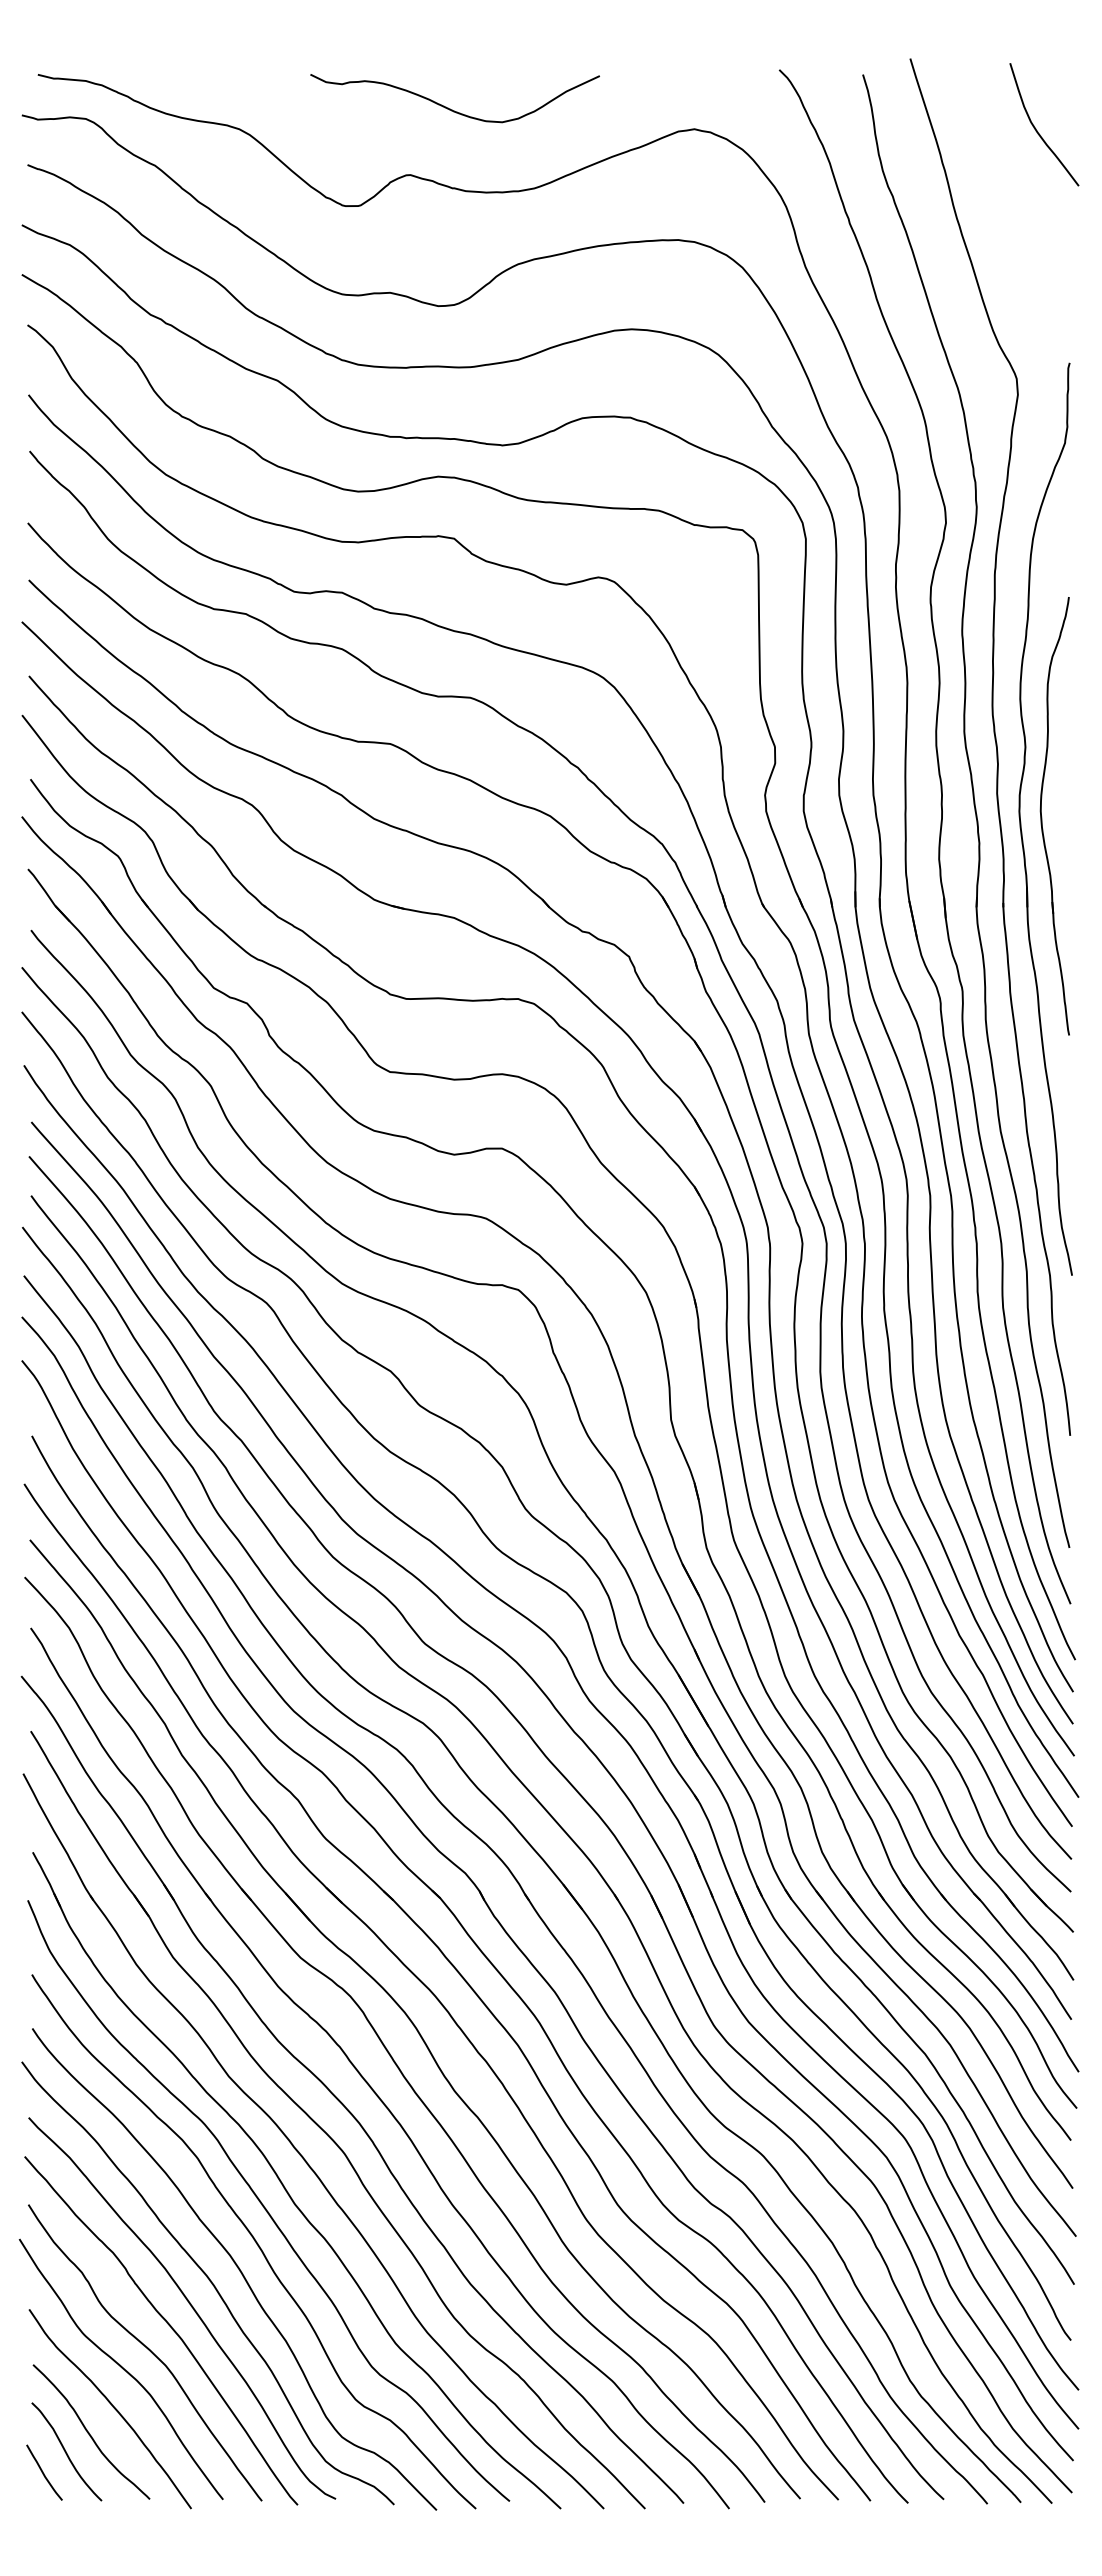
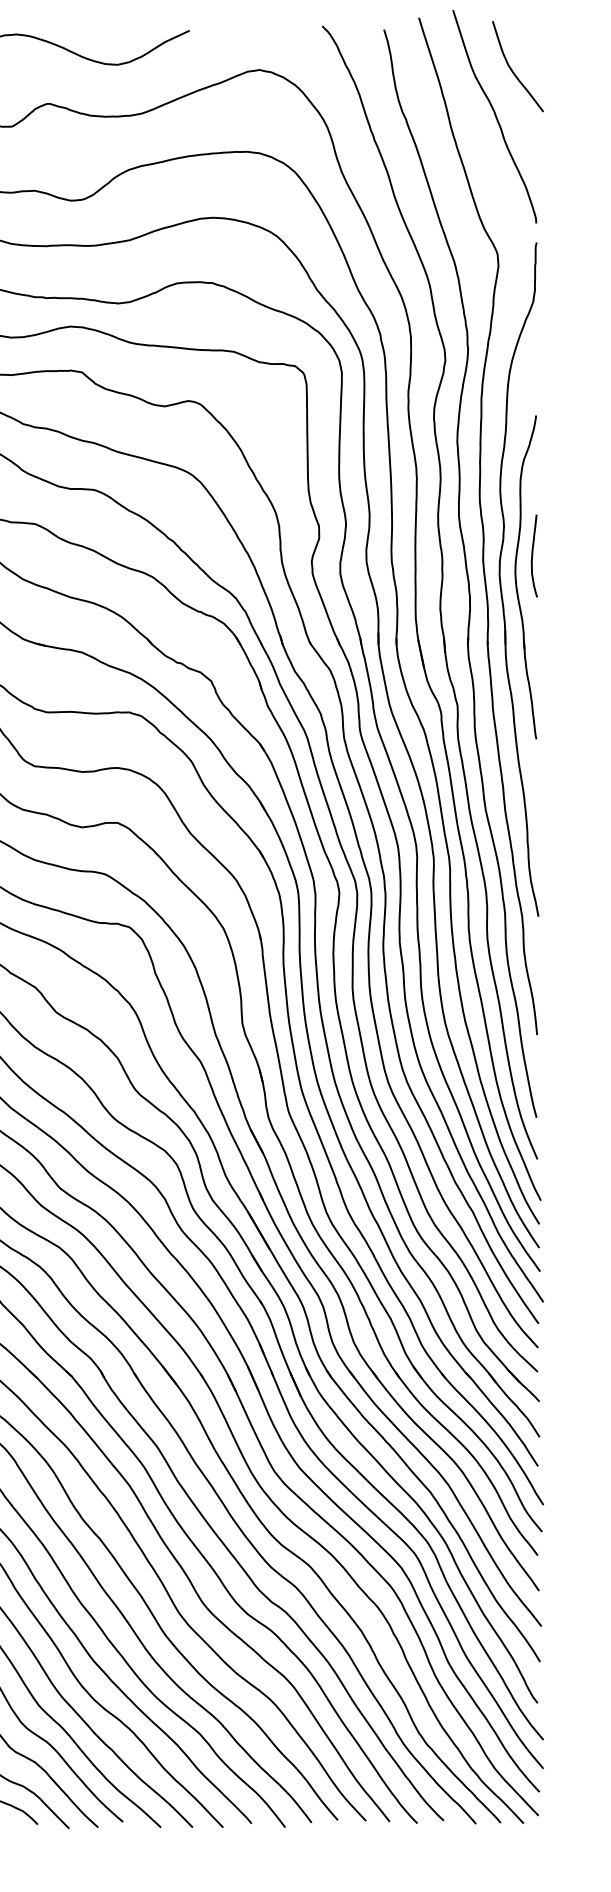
curve: (1013, 192) -> (495, 116), added
curve: (1064, 787) -> (532, 556), added

